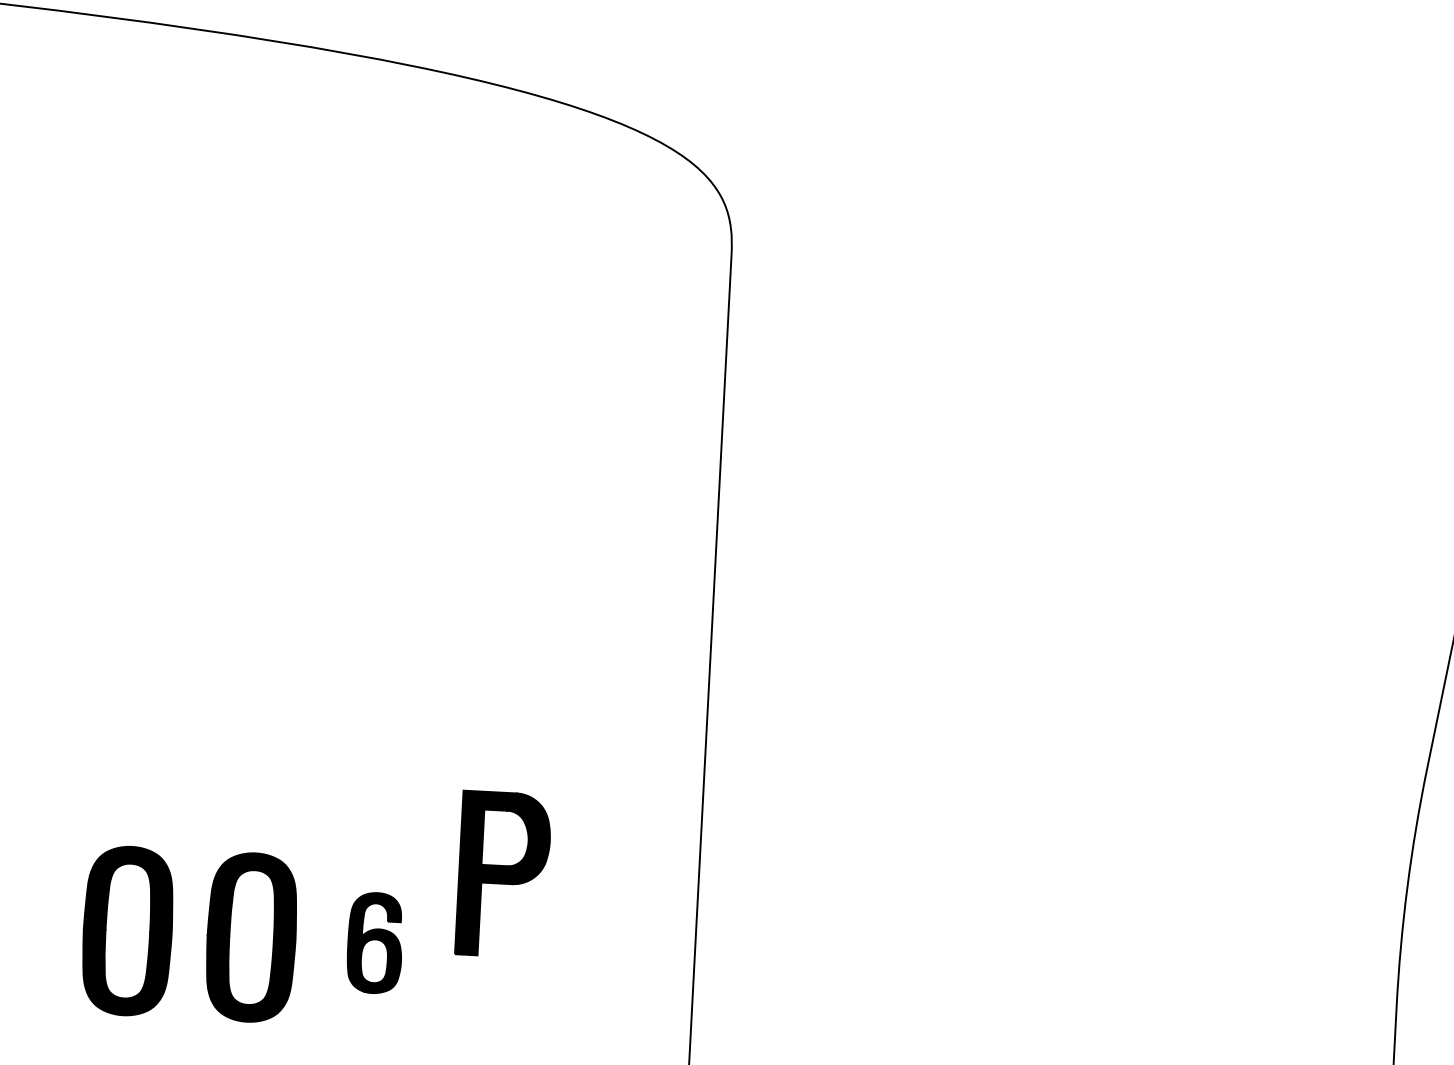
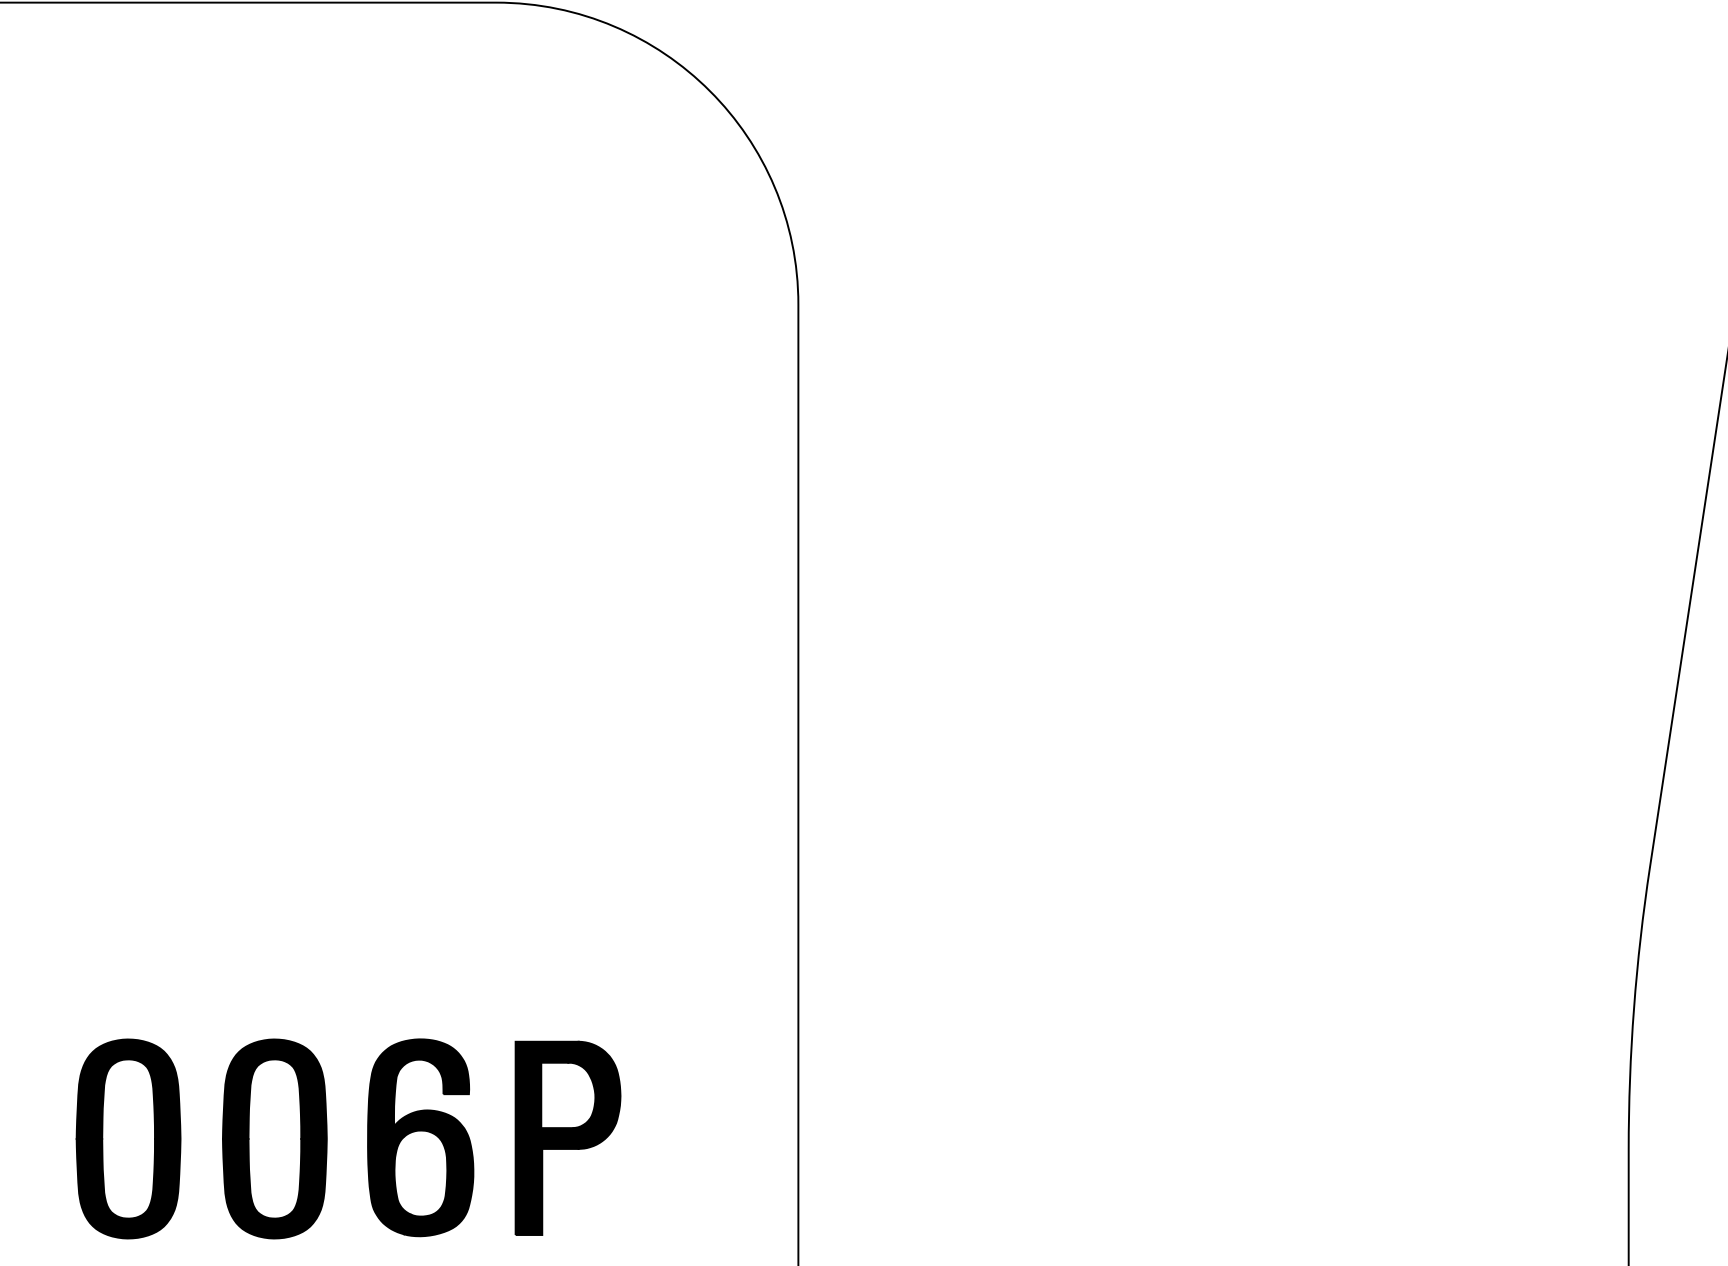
part: (503, 873) -> (567, 1137), moved
part: (374, 942) -> (420, 1137), size x1.67

